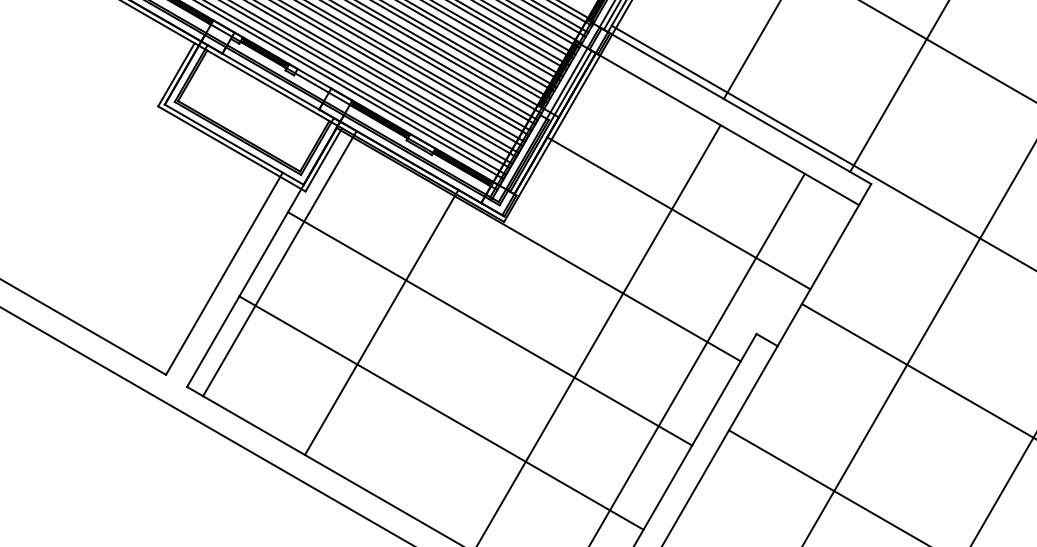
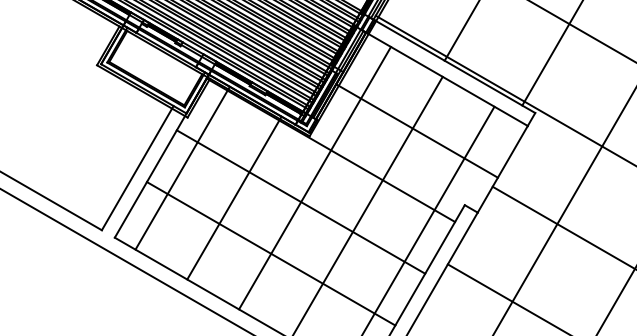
line: (279, 262) -> (182, 167), moved
line: (511, 288) -> (314, 177), added

